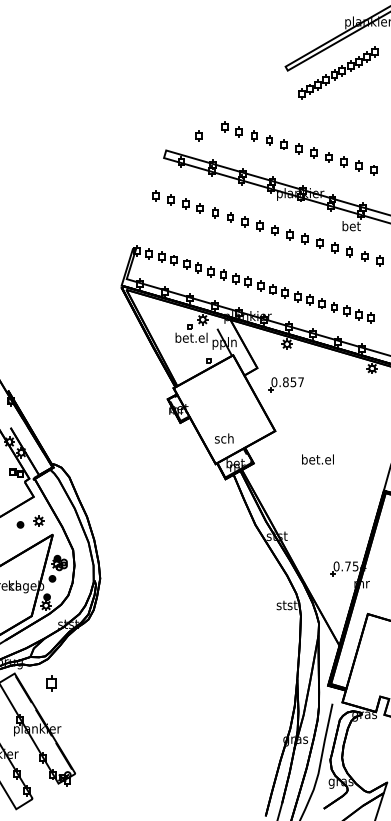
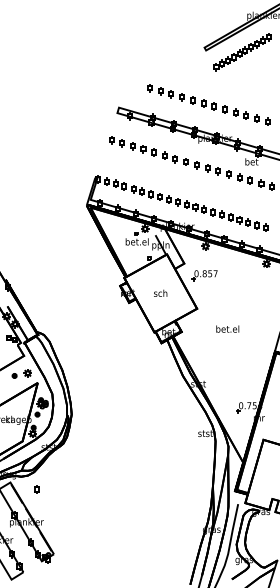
part: (198, 135) -> (150, 87), moved
text: (224, 438) -> (160, 293), moved
part: (51, 683) -> (36, 489), size x0.62

